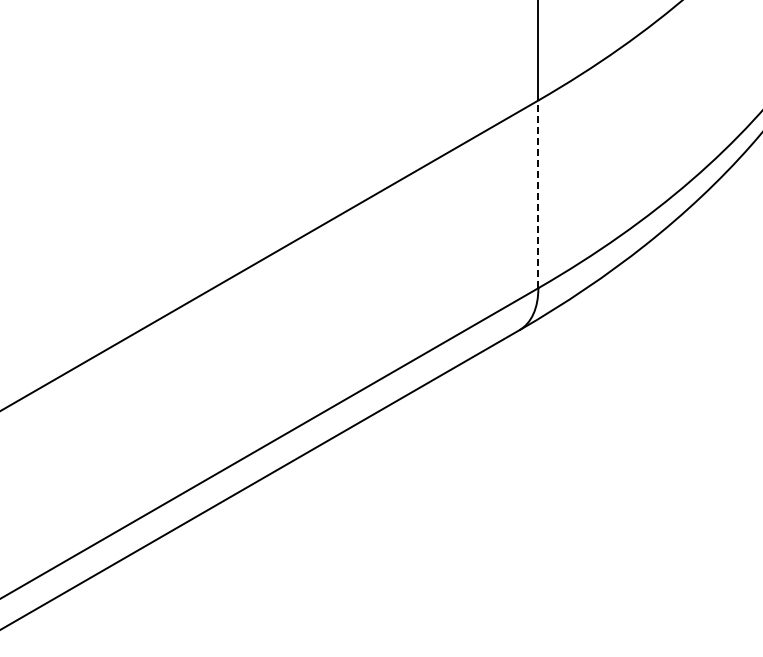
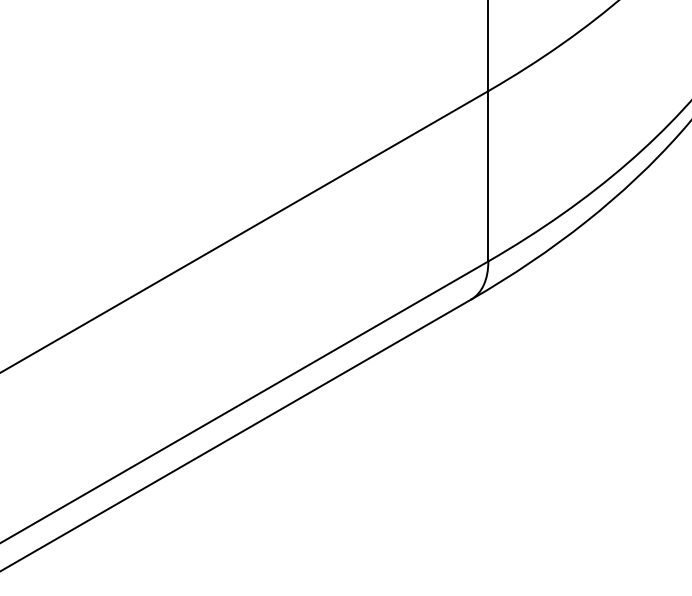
line: (538, 194) -> (488, 176), dashed -> solid

